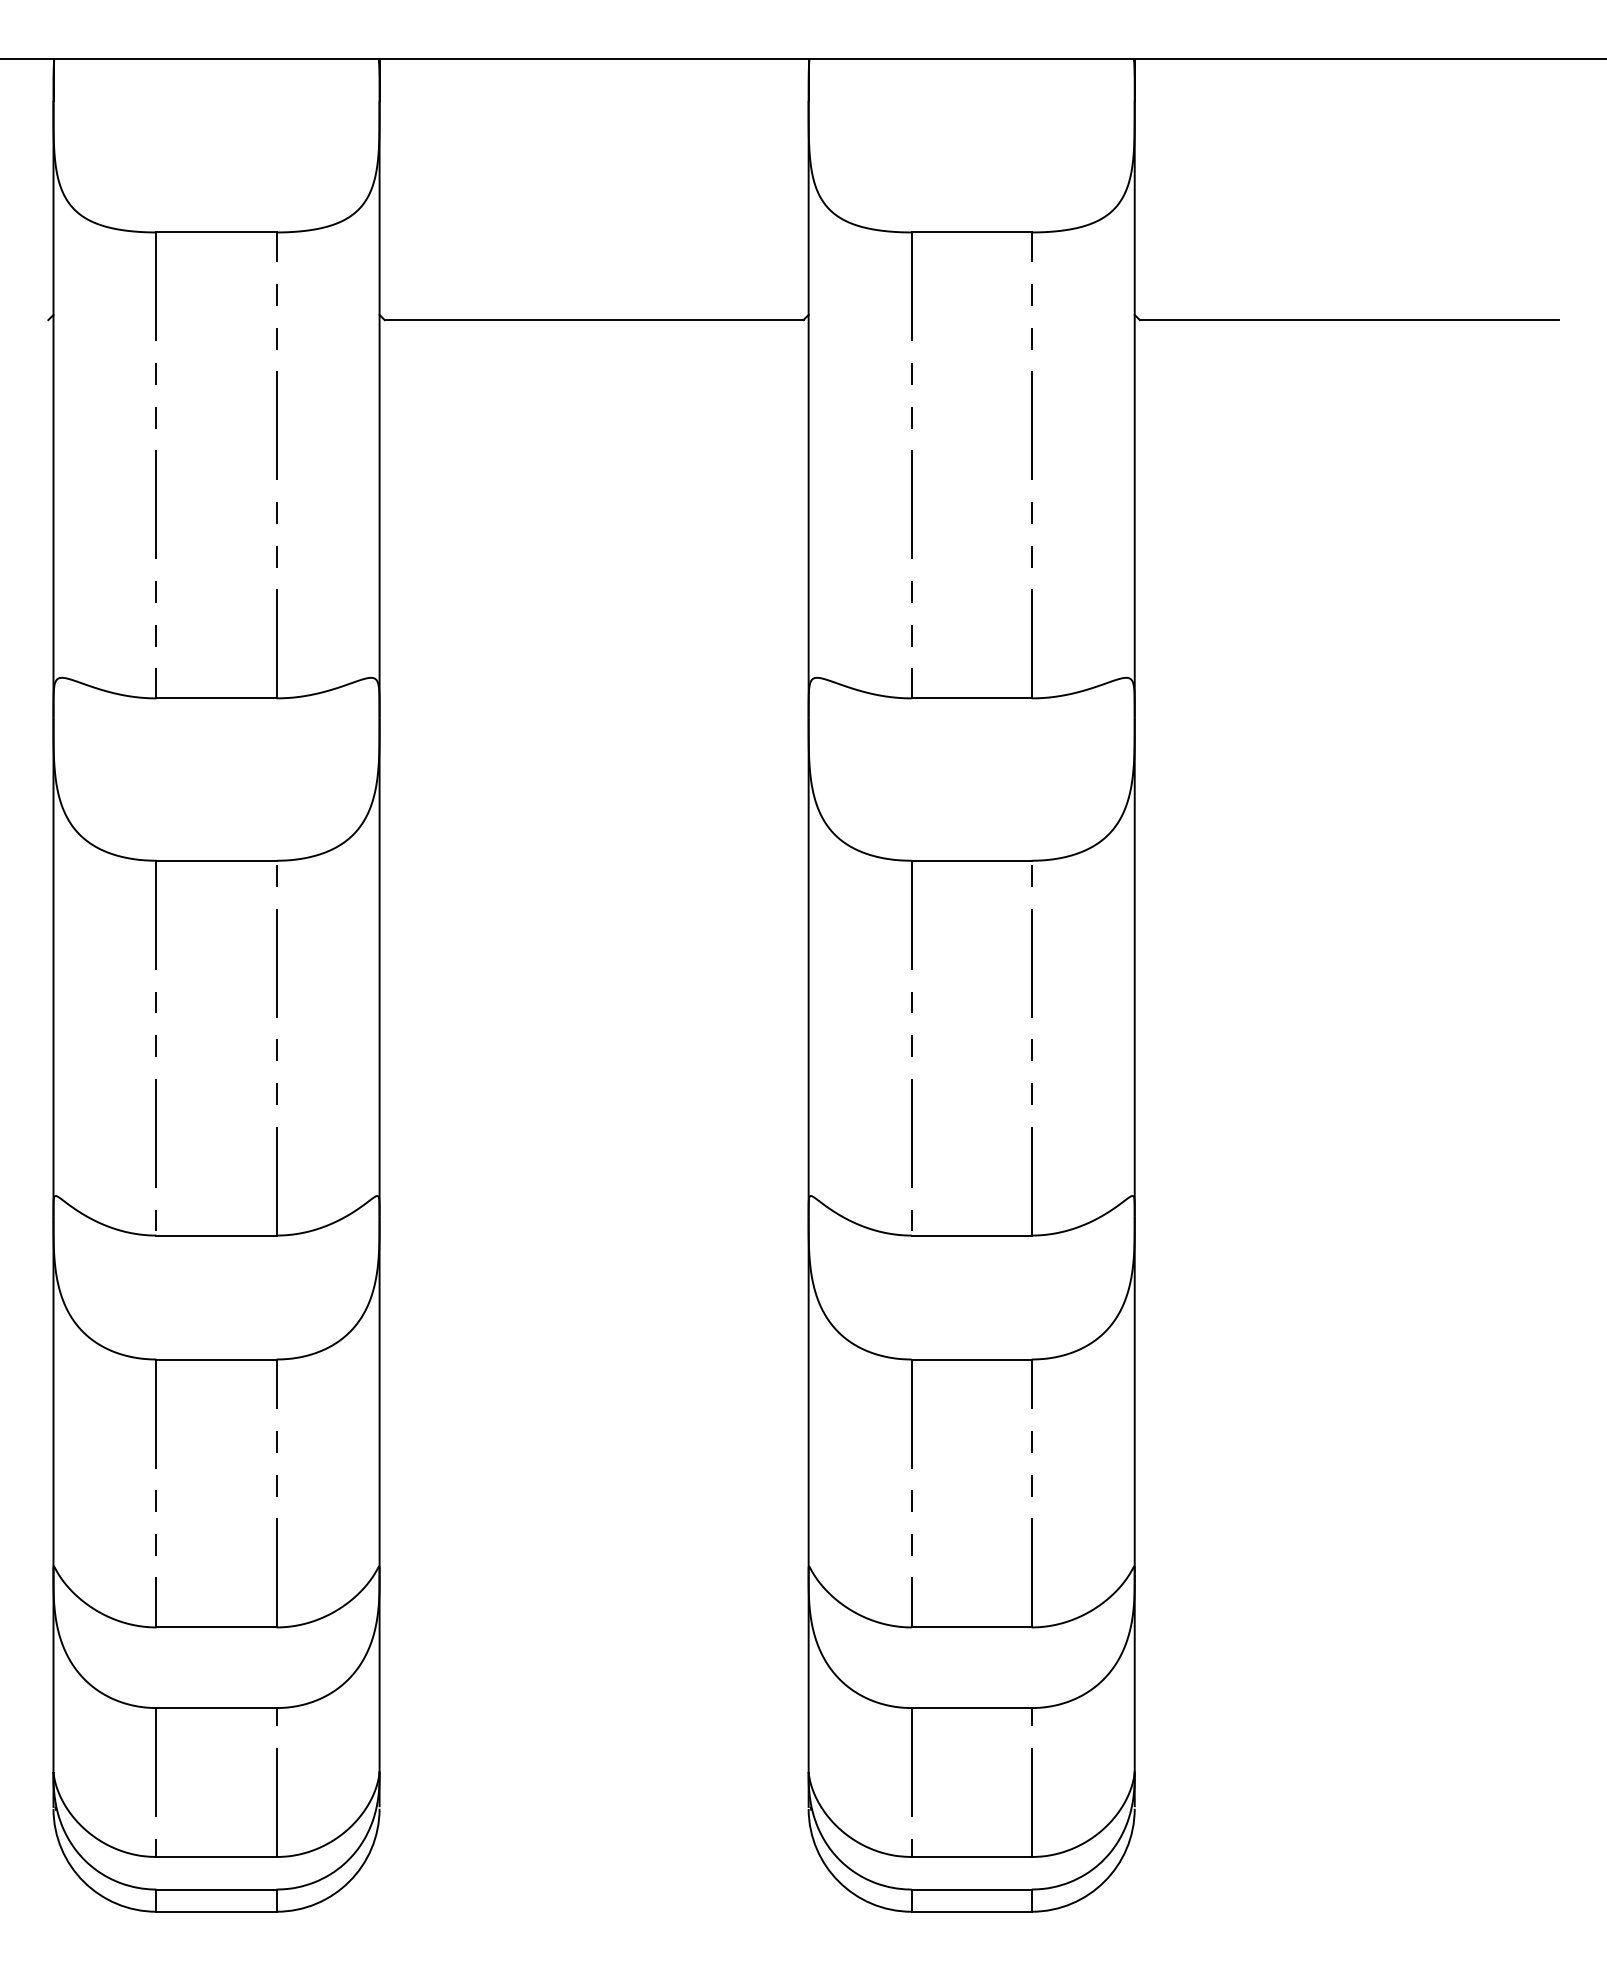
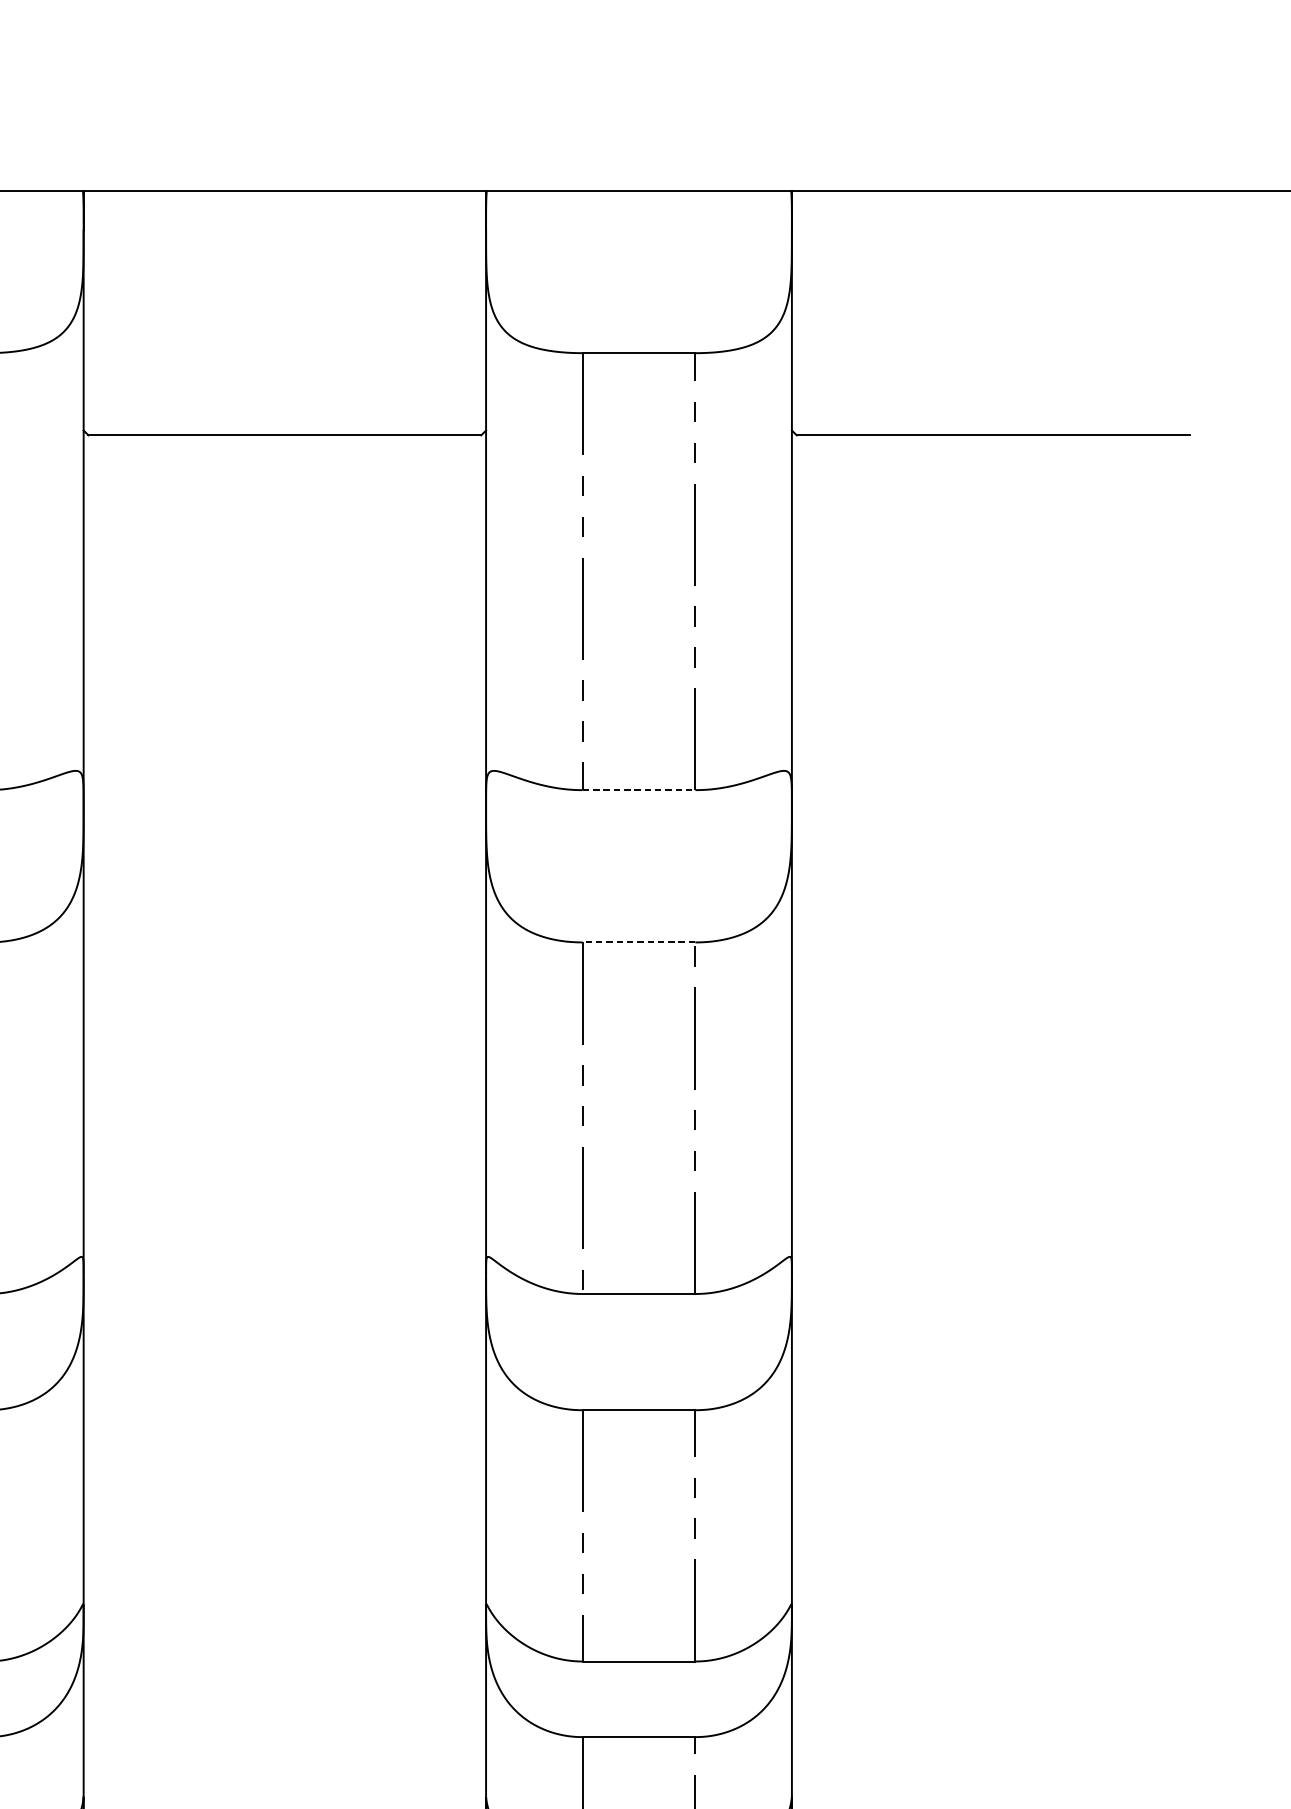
line: (972, 698) -> (639, 790), solid -> dashed
line: (971, 860) -> (638, 942), solid -> dashed

